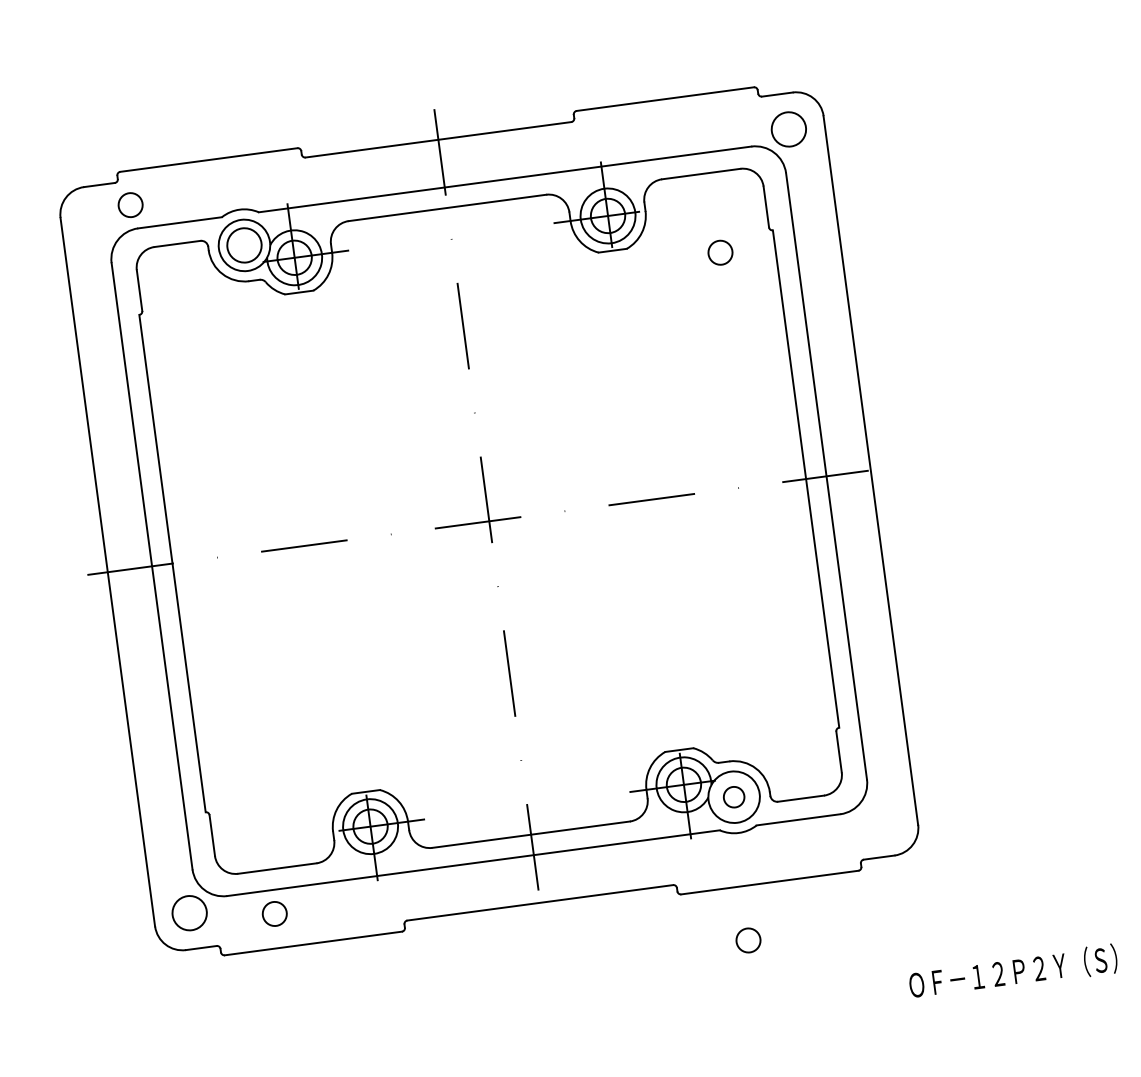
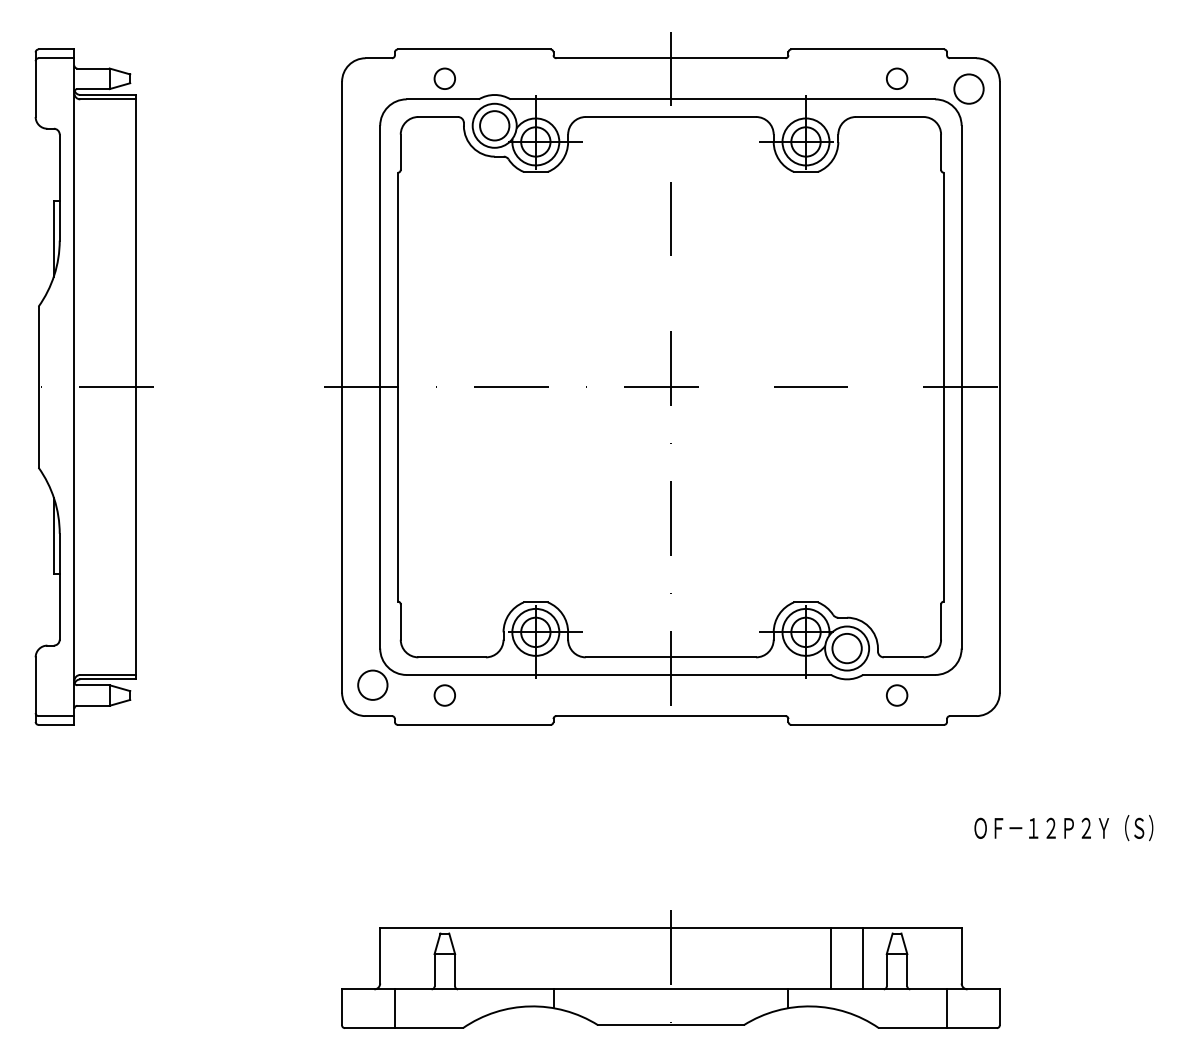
circle: (130, 204) -> (444, 78), moved
circle: (720, 252) -> (897, 78), moved
circle: (733, 797) -> (846, 648), size x1.67
circle: (748, 940) -> (897, 695), moved

